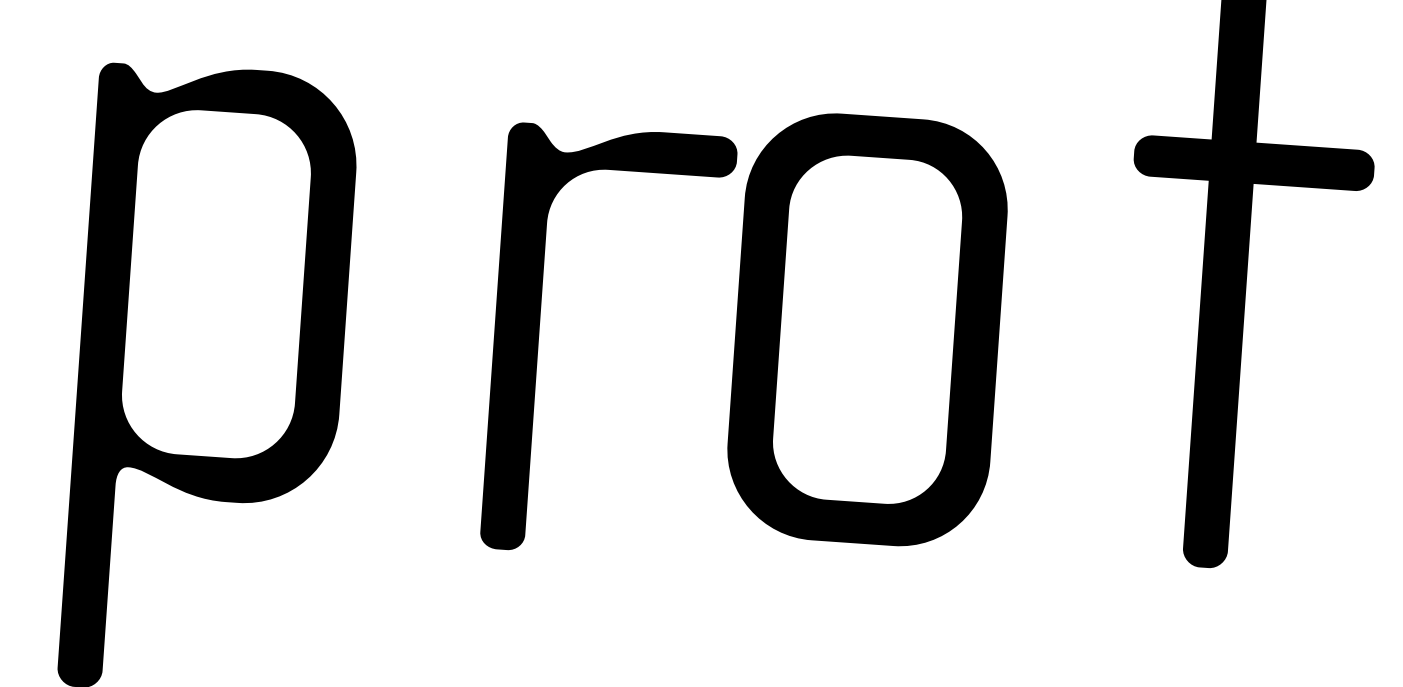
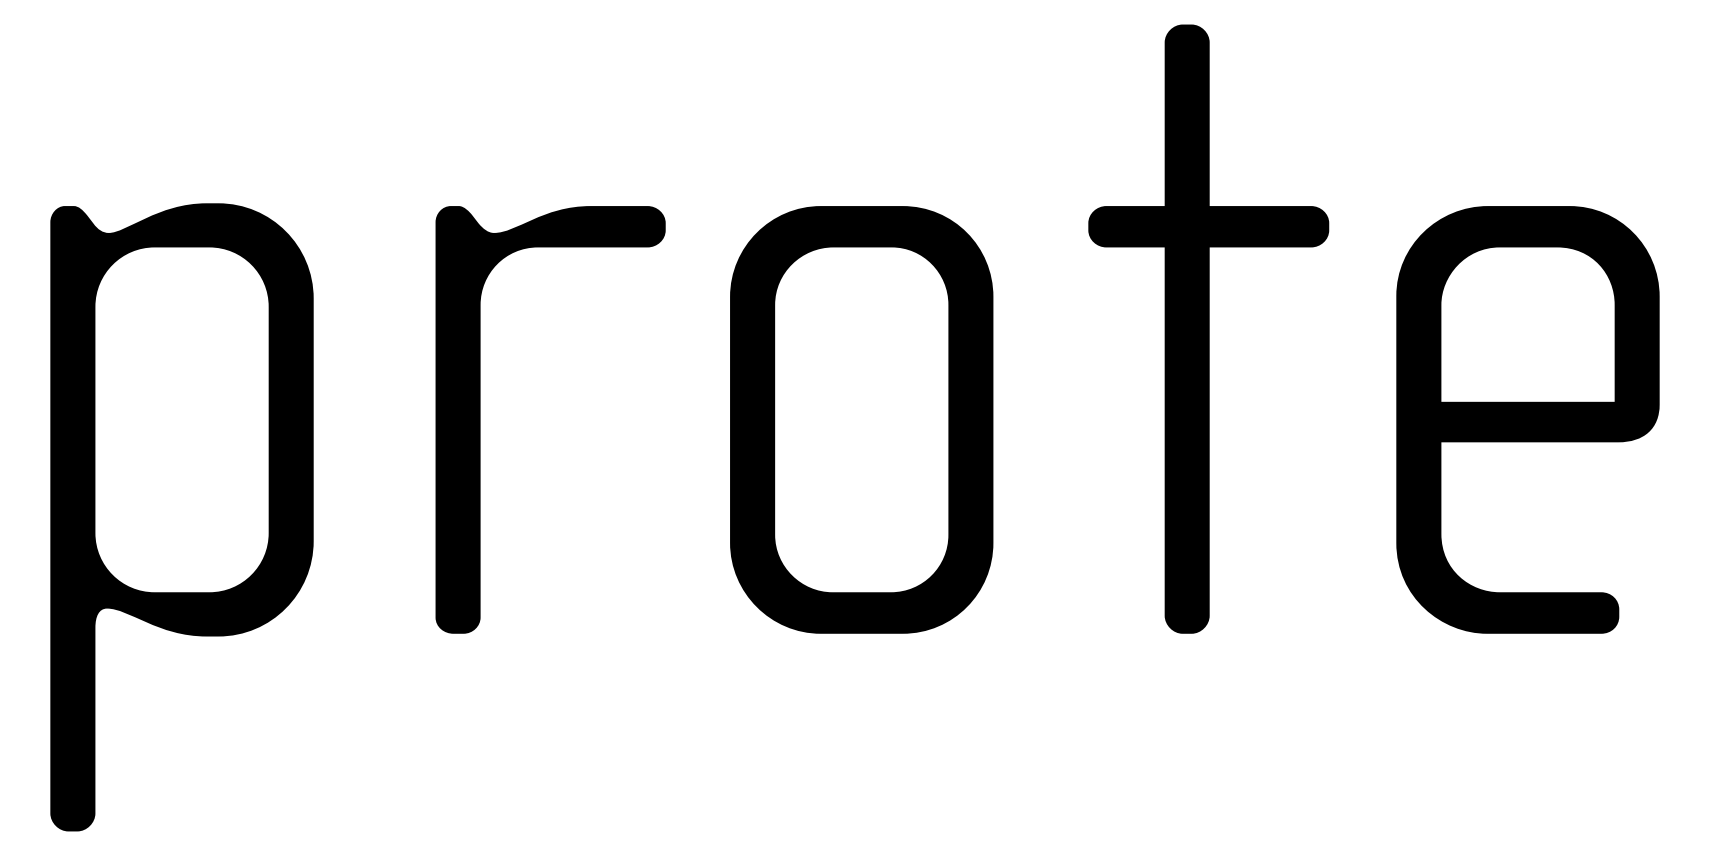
part: (867, 329) -> (861, 419), moved
part: (538, 337) -> (480, 419), moved

